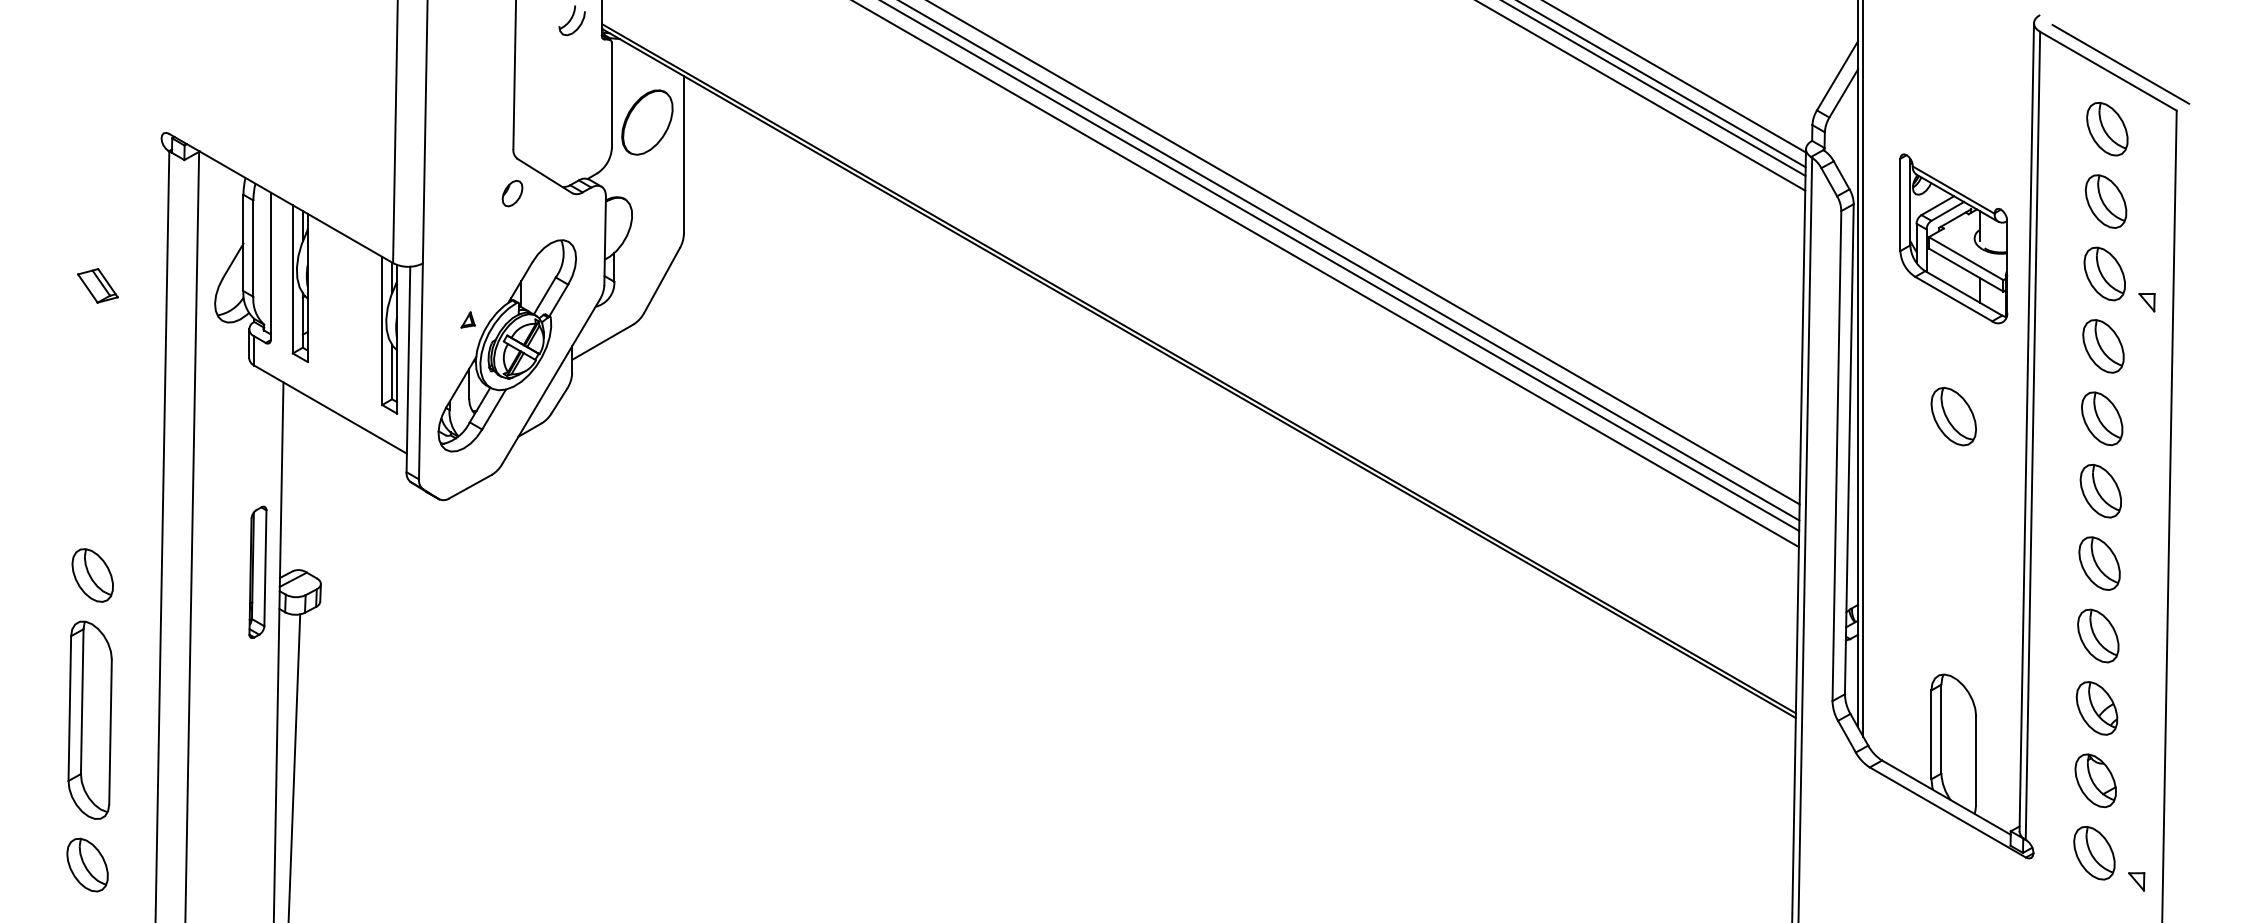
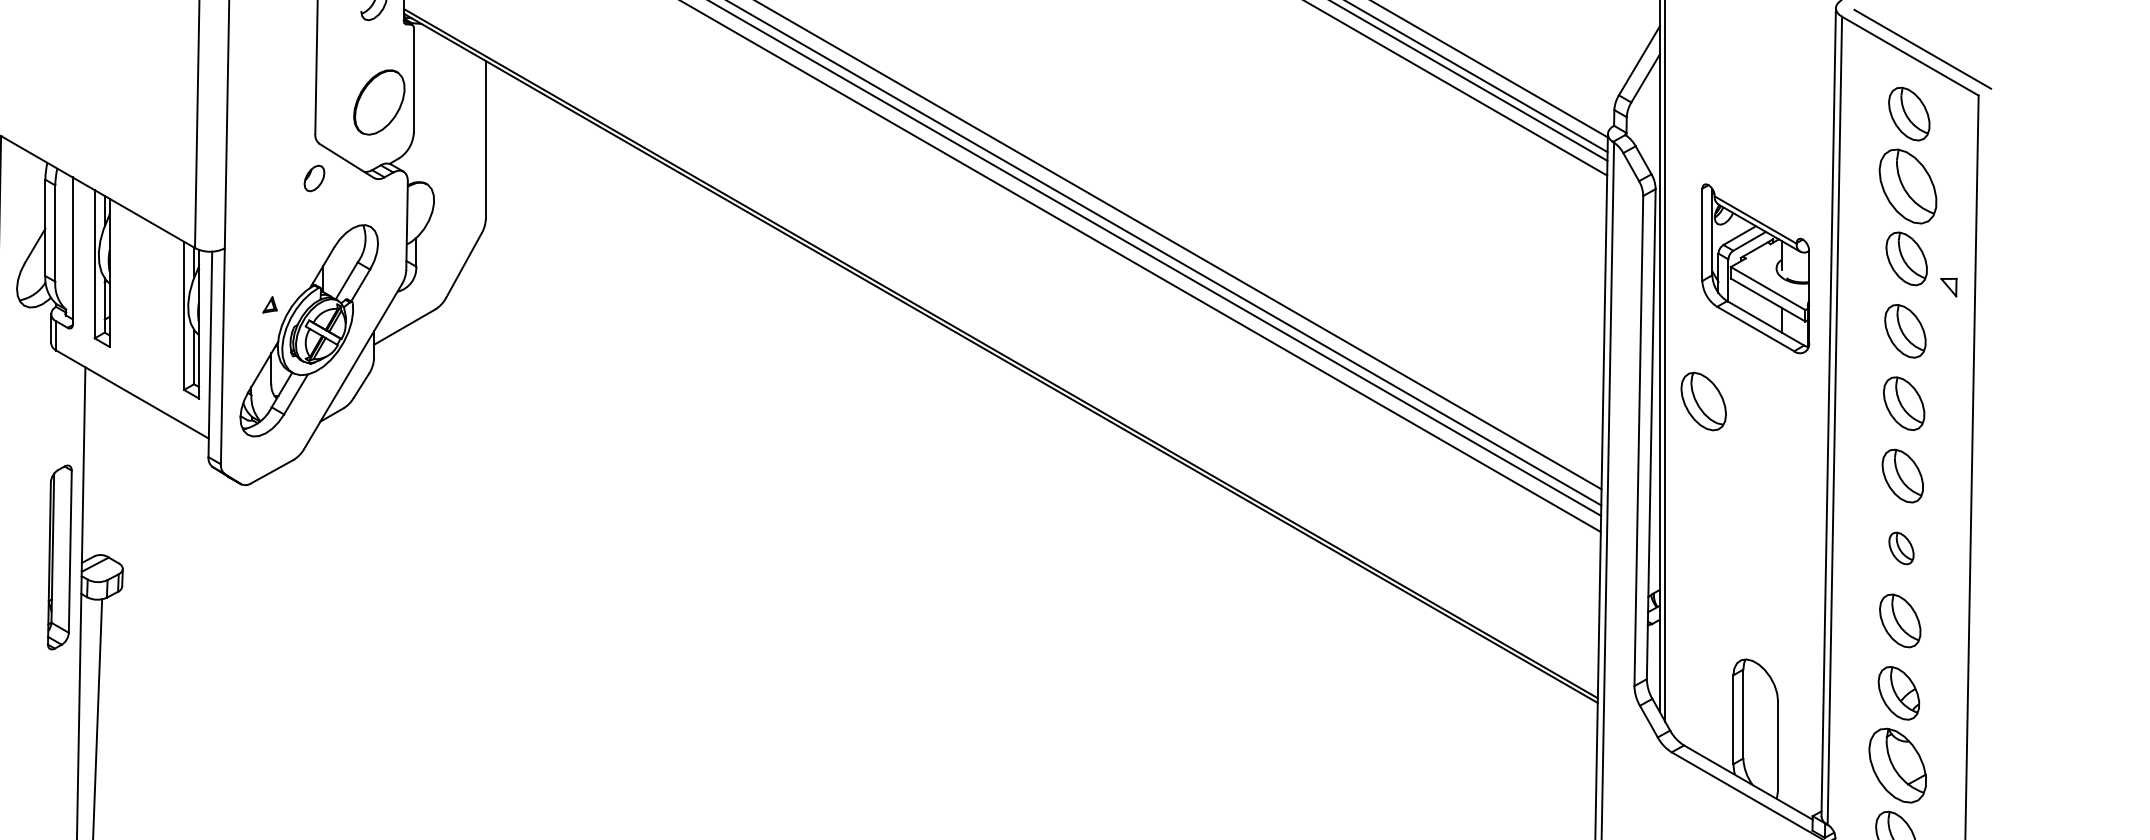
part: (647, 122) -> (379, 102), moved
part: (2105, 201) -> (1907, 186), size x1.4
part: (1953, 238) -> (1755, 268), moved
part: (1953, 416) -> (1703, 401), moved
part: (2099, 563) -> (1901, 548), size x0.6
part: (257, 571) -> (59, 556), size x1.4
part: (2095, 780) -> (1897, 765), size x1.4

